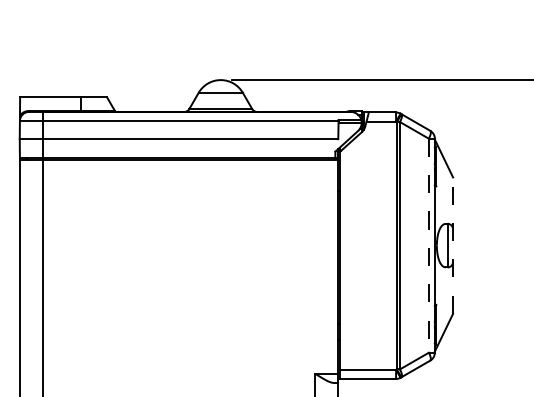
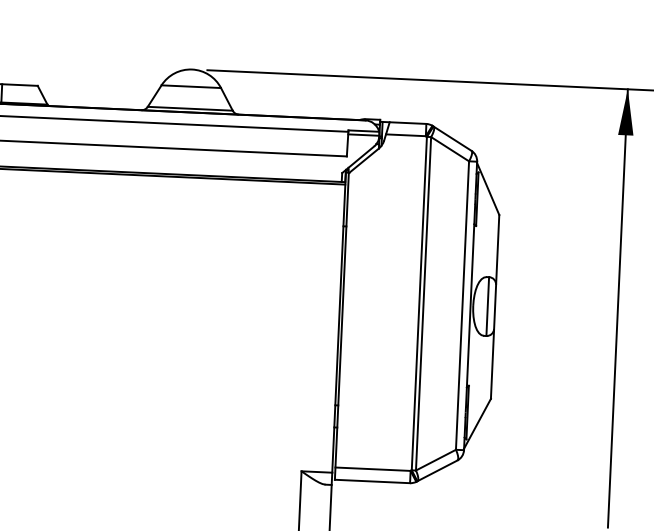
line: (428, 245) -> (461, 305), dashed -> solid
line: (453, 245) -> (495, 306), dashed -> solid

